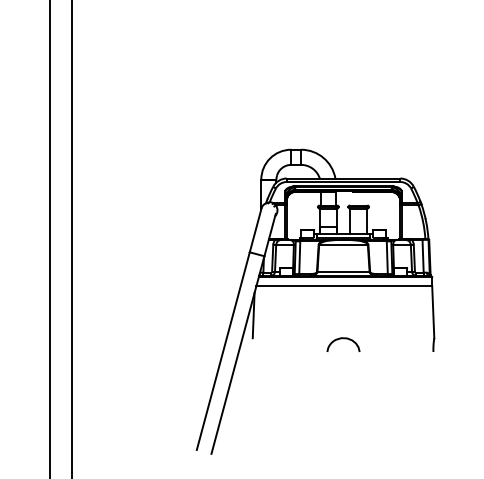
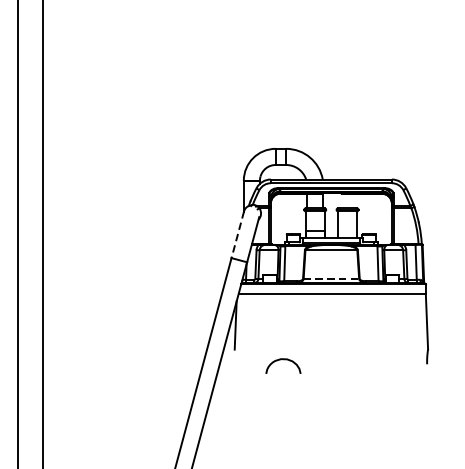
line: (255, 230) -> (237, 234), solid -> dashed
line: (344, 271) -> (332, 278), solid -> dashed
curve: (343, 339) -> (283, 360), moved

